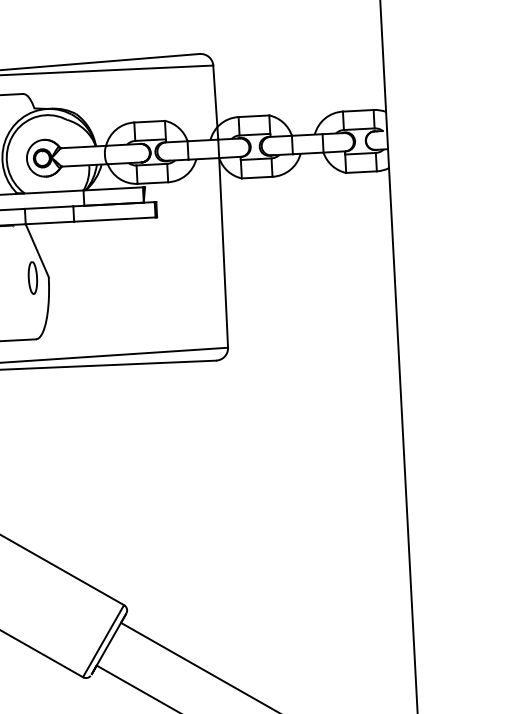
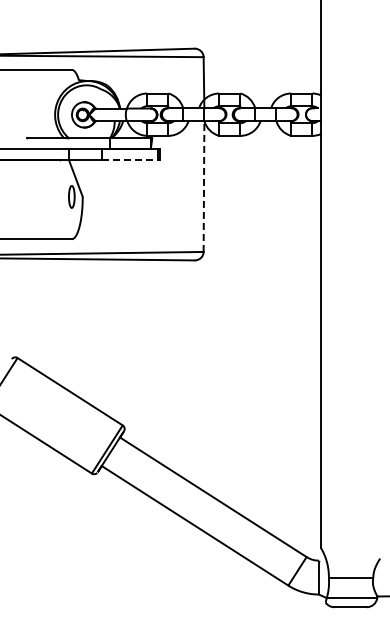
line: (115, 219) -> (130, 159), solid -> dashed
line: (224, 252) -> (204, 186), solid -> dashed

